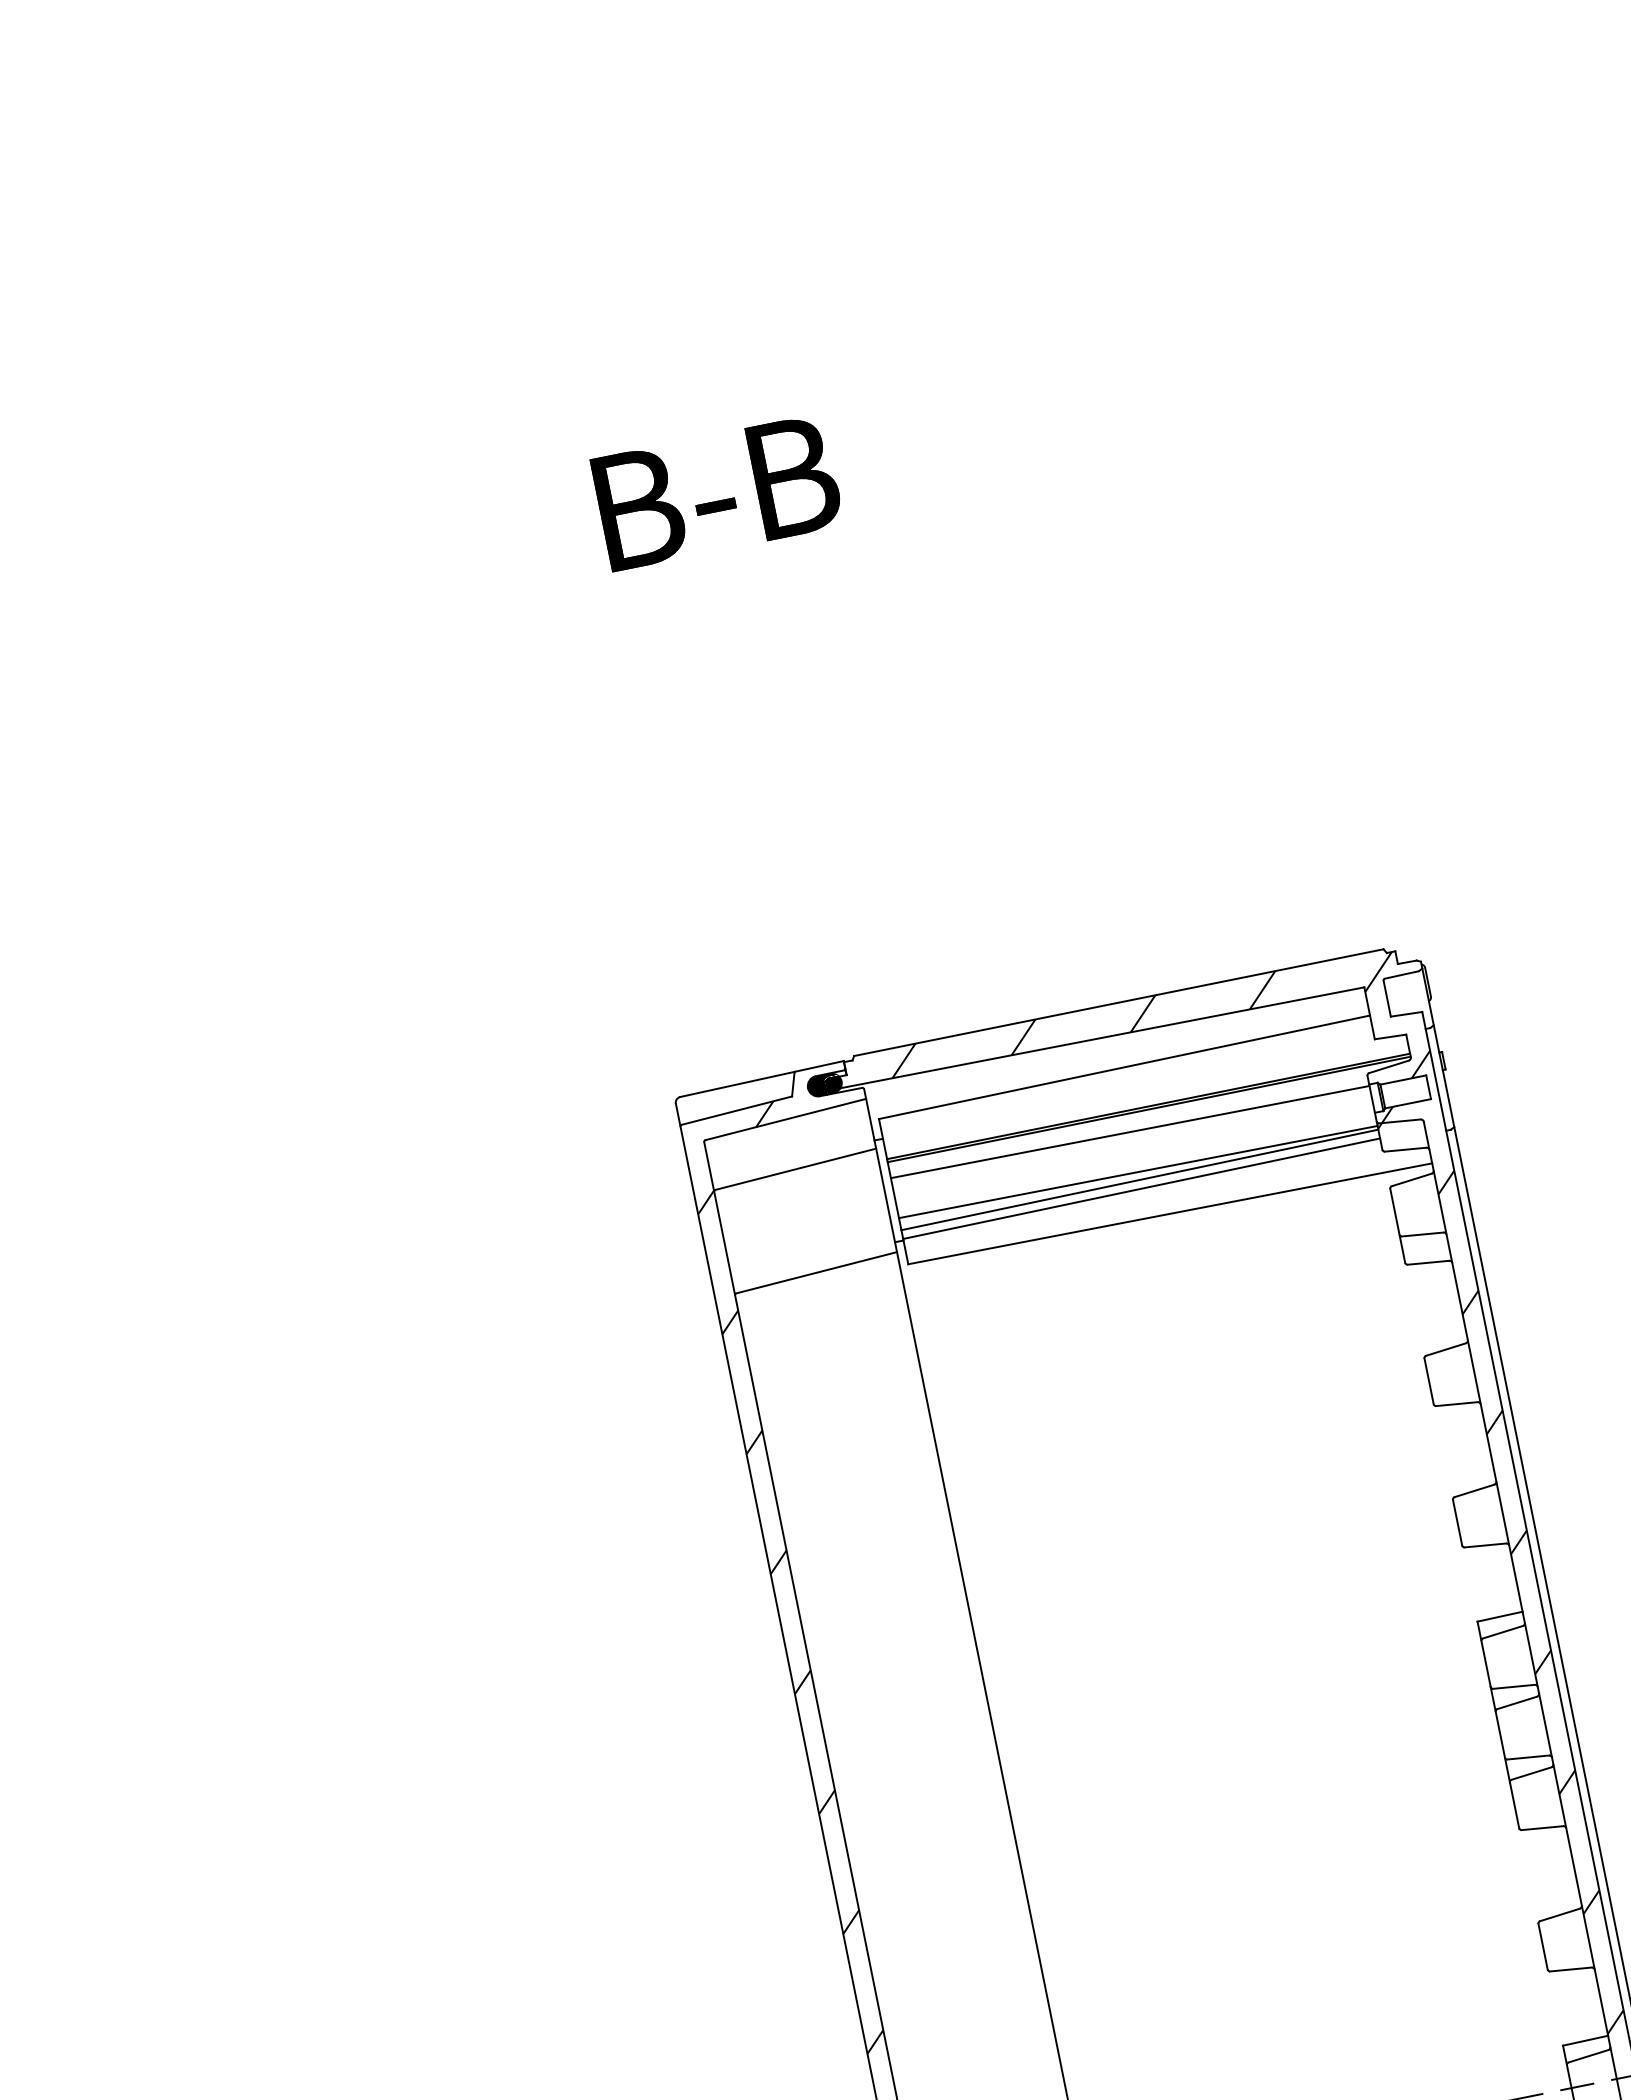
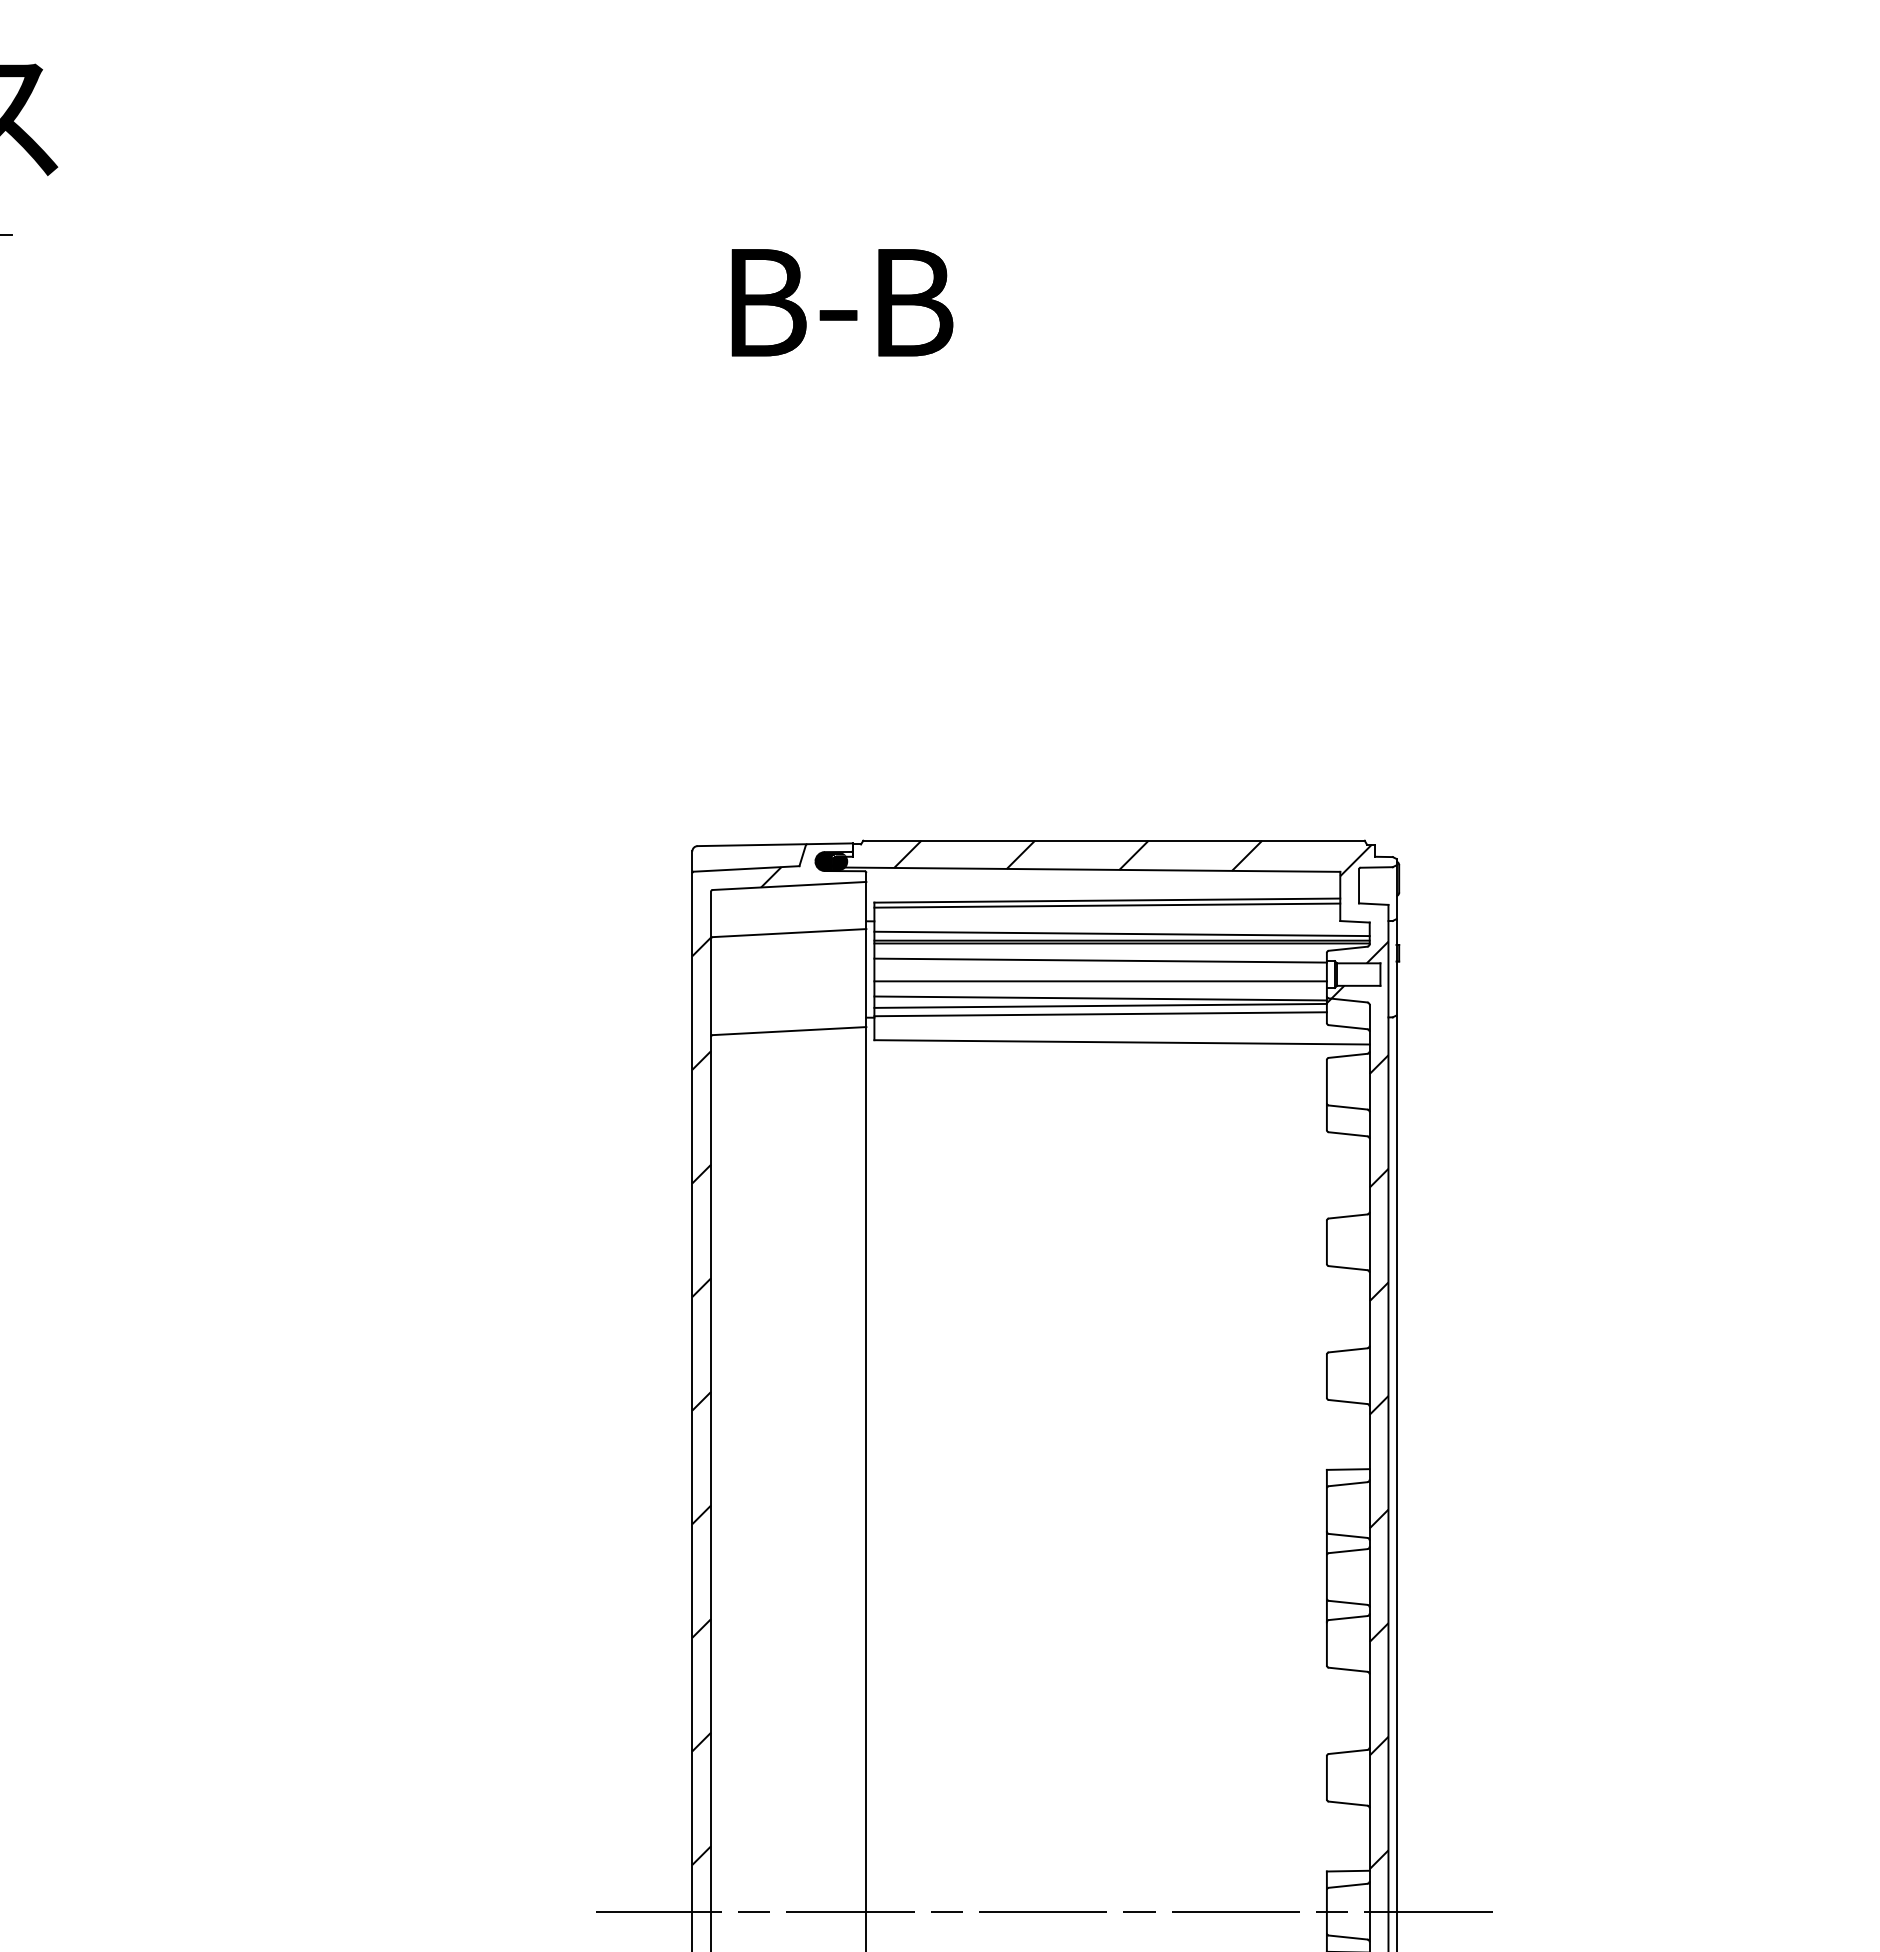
line: (1125, 1072) -> (1107, 905), added
line: (1146, 1099) -> (1121, 933), added
line: (1134, 1154) -> (1100, 981), added

